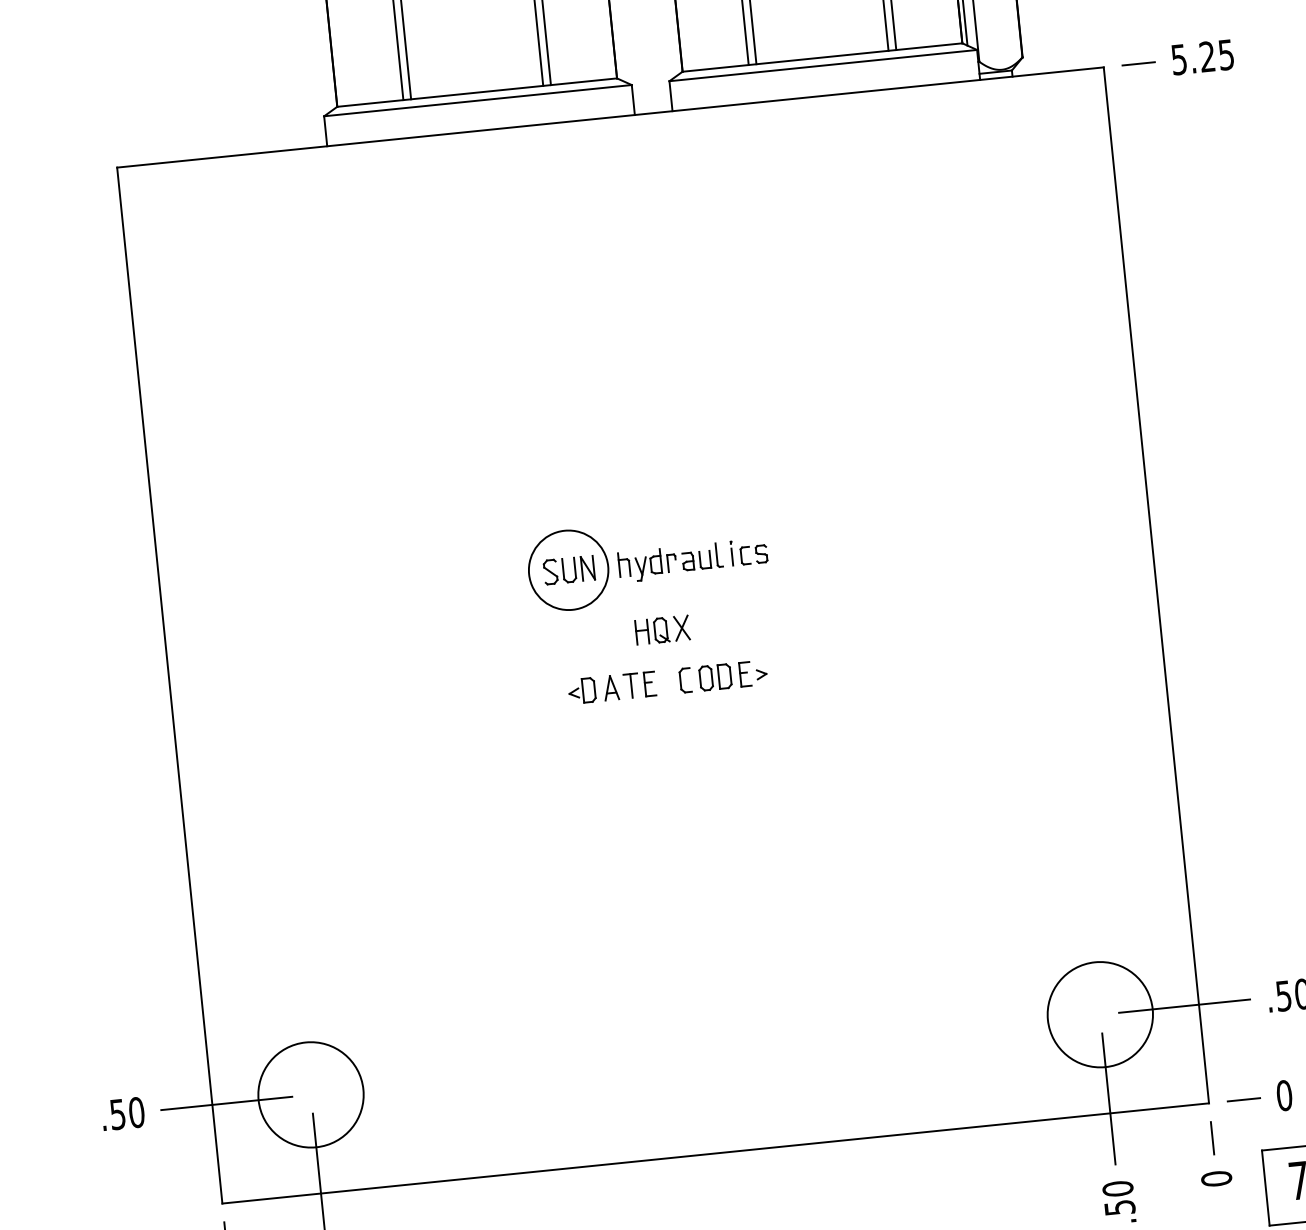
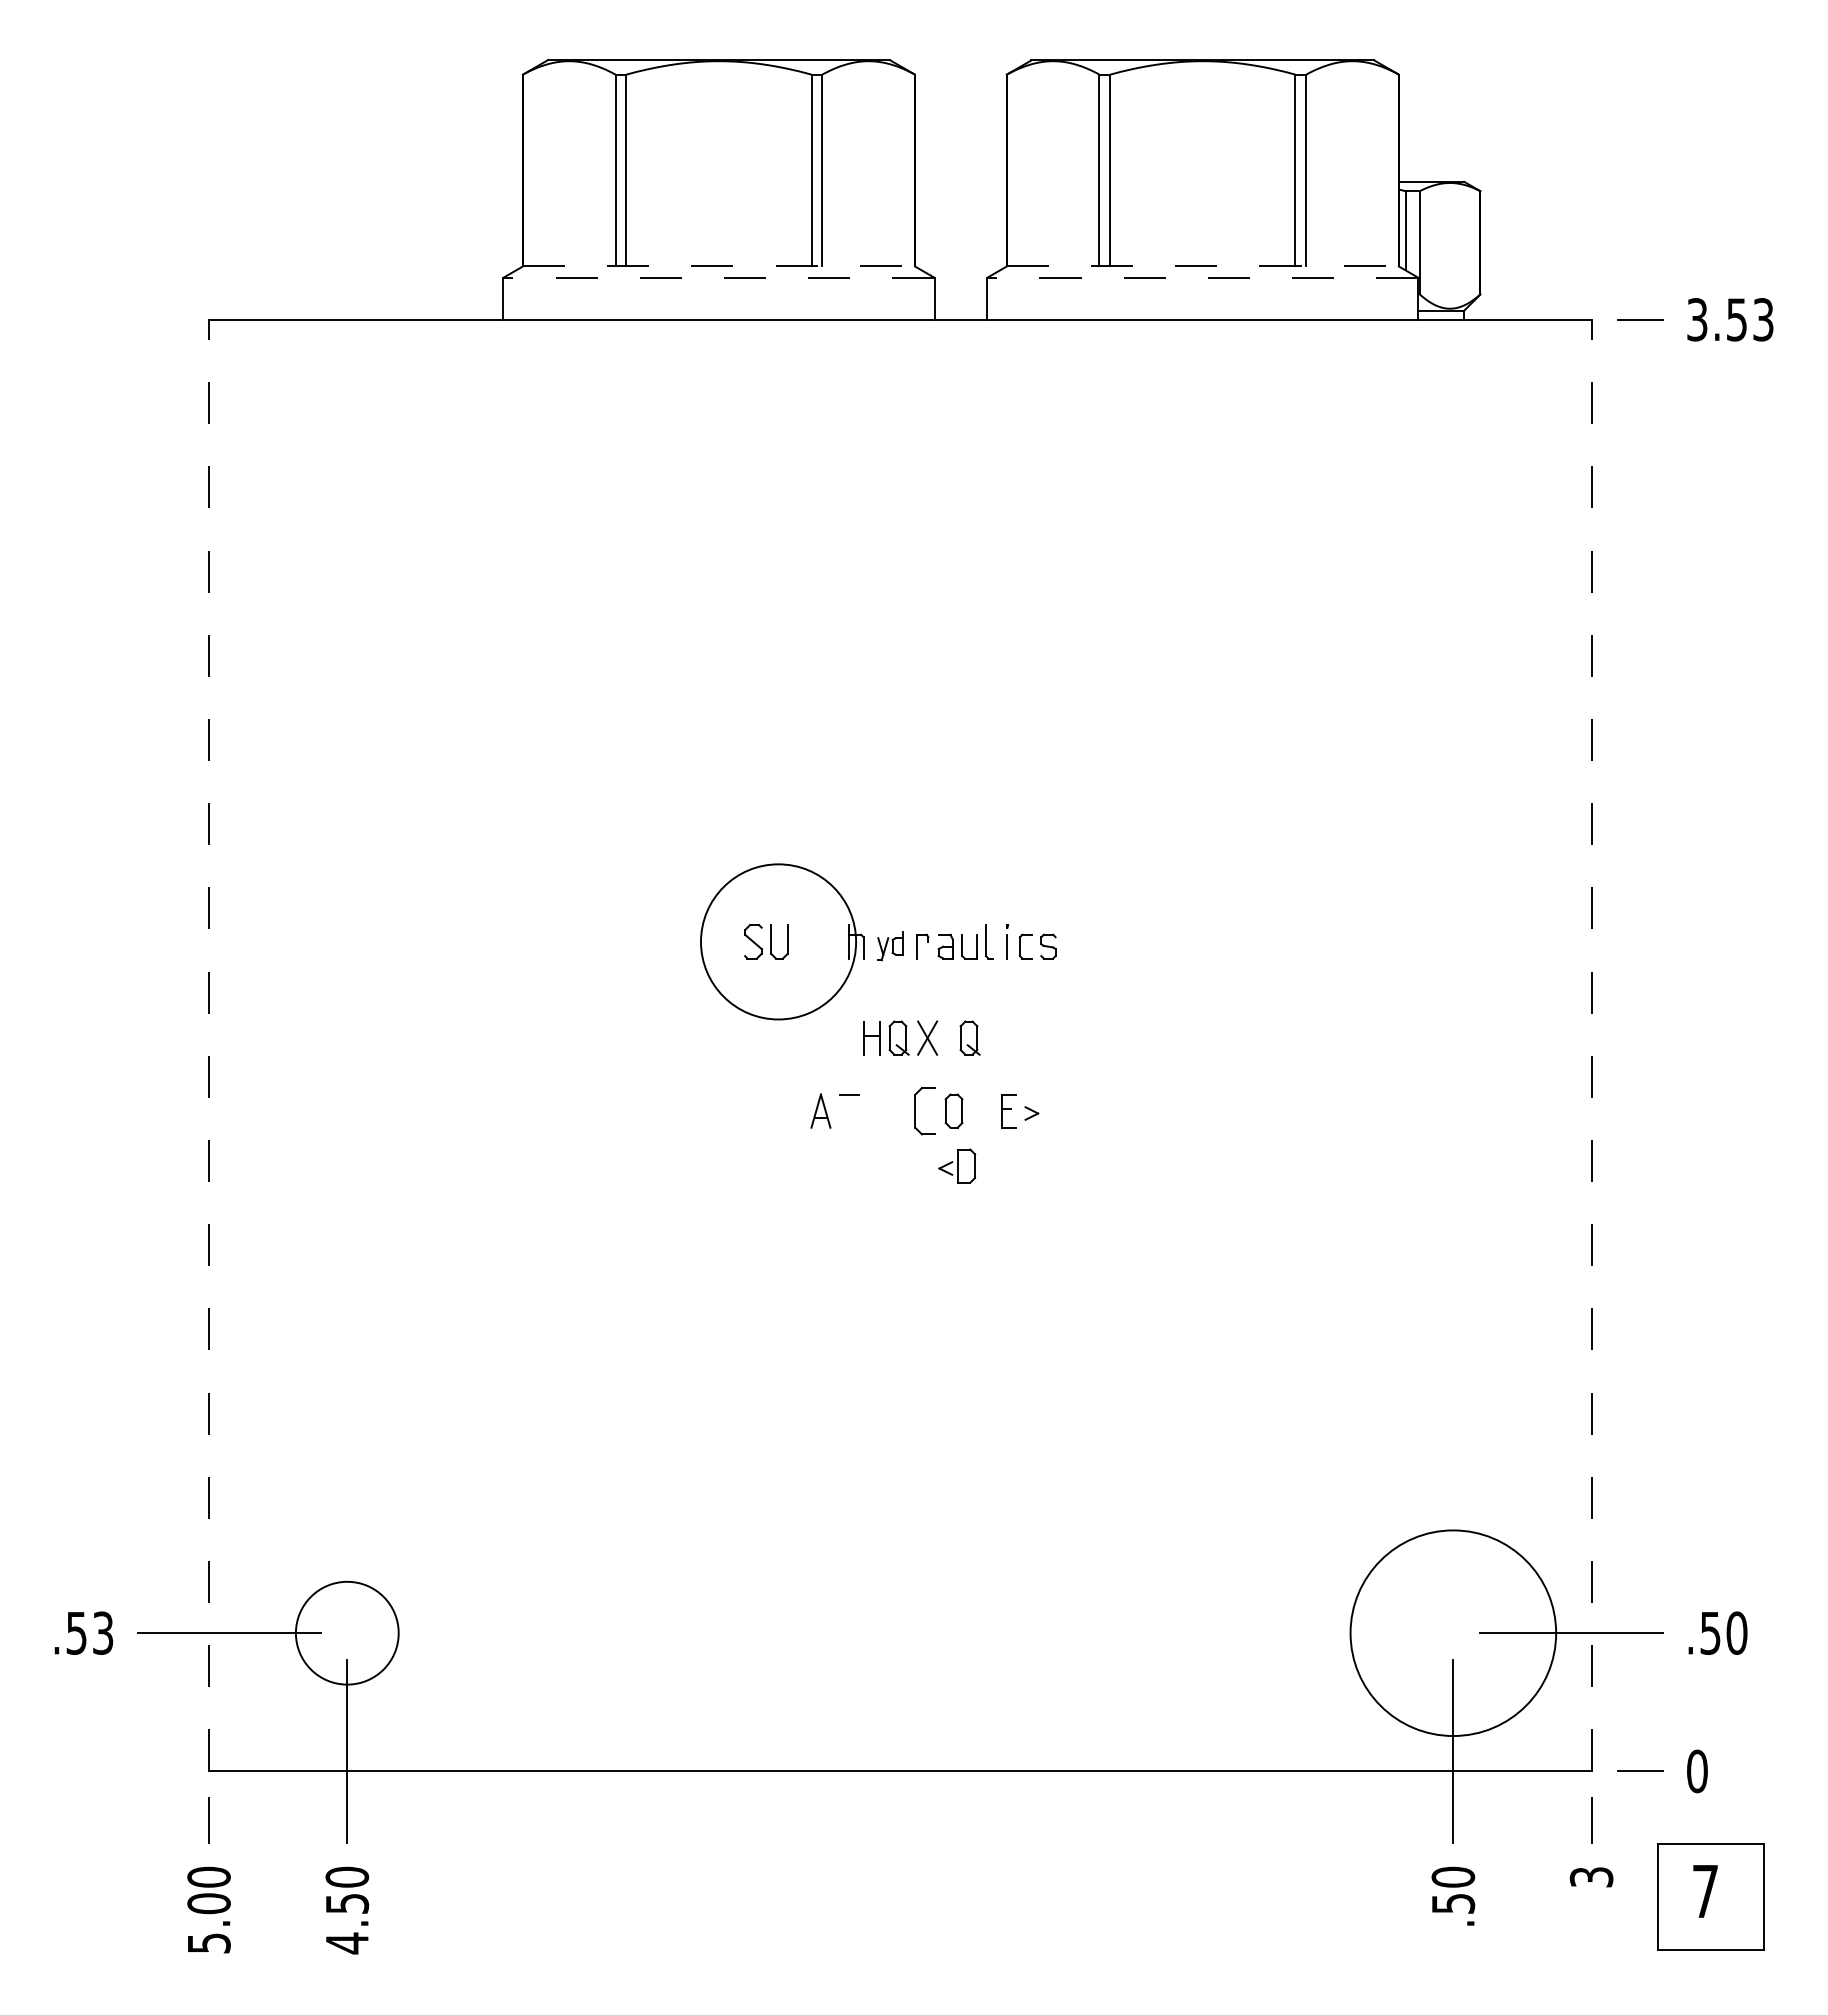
line: (822, 57) -> (1203, 266), solid -> dashed
text: (1202, 57) -> (1730, 319), 5.25 -> 3.53
line: (823, 65) -> (1202, 277), solid -> dashed
line: (477, 92) -> (719, 266), solid -> dashed
line: (477, 100) -> (718, 277), solid -> dashed
part: (648, 564) -> (890, 945), size x0.7
part: (587, 568) -> (805, 941), removed
circle: (568, 570) -> (778, 941), size x1.4
line: (1156, 585) -> (1591, 1045), solid -> dashed
part: (711, 624) -> (969, 1037), added
part: (724, 675) -> (980, 1110), removed
part: (685, 680) -> (924, 1110), size x1.4
part: (650, 684) -> (875, 1111), removed
line: (170, 685) -> (209, 1045), solid -> dashed
line: (631, 685) -> (849, 1110), removed
part: (582, 690) -> (957, 1165), moved
circle: (1099, 1014) -> (1452, 1632), size x1.4
circle: (310, 1094) -> (346, 1632), size x0.7
text: (136, 1112) -> (102, 1632), .50 -> .53
text: (1216, 1178) -> (1591, 1876), 0 -> 3

